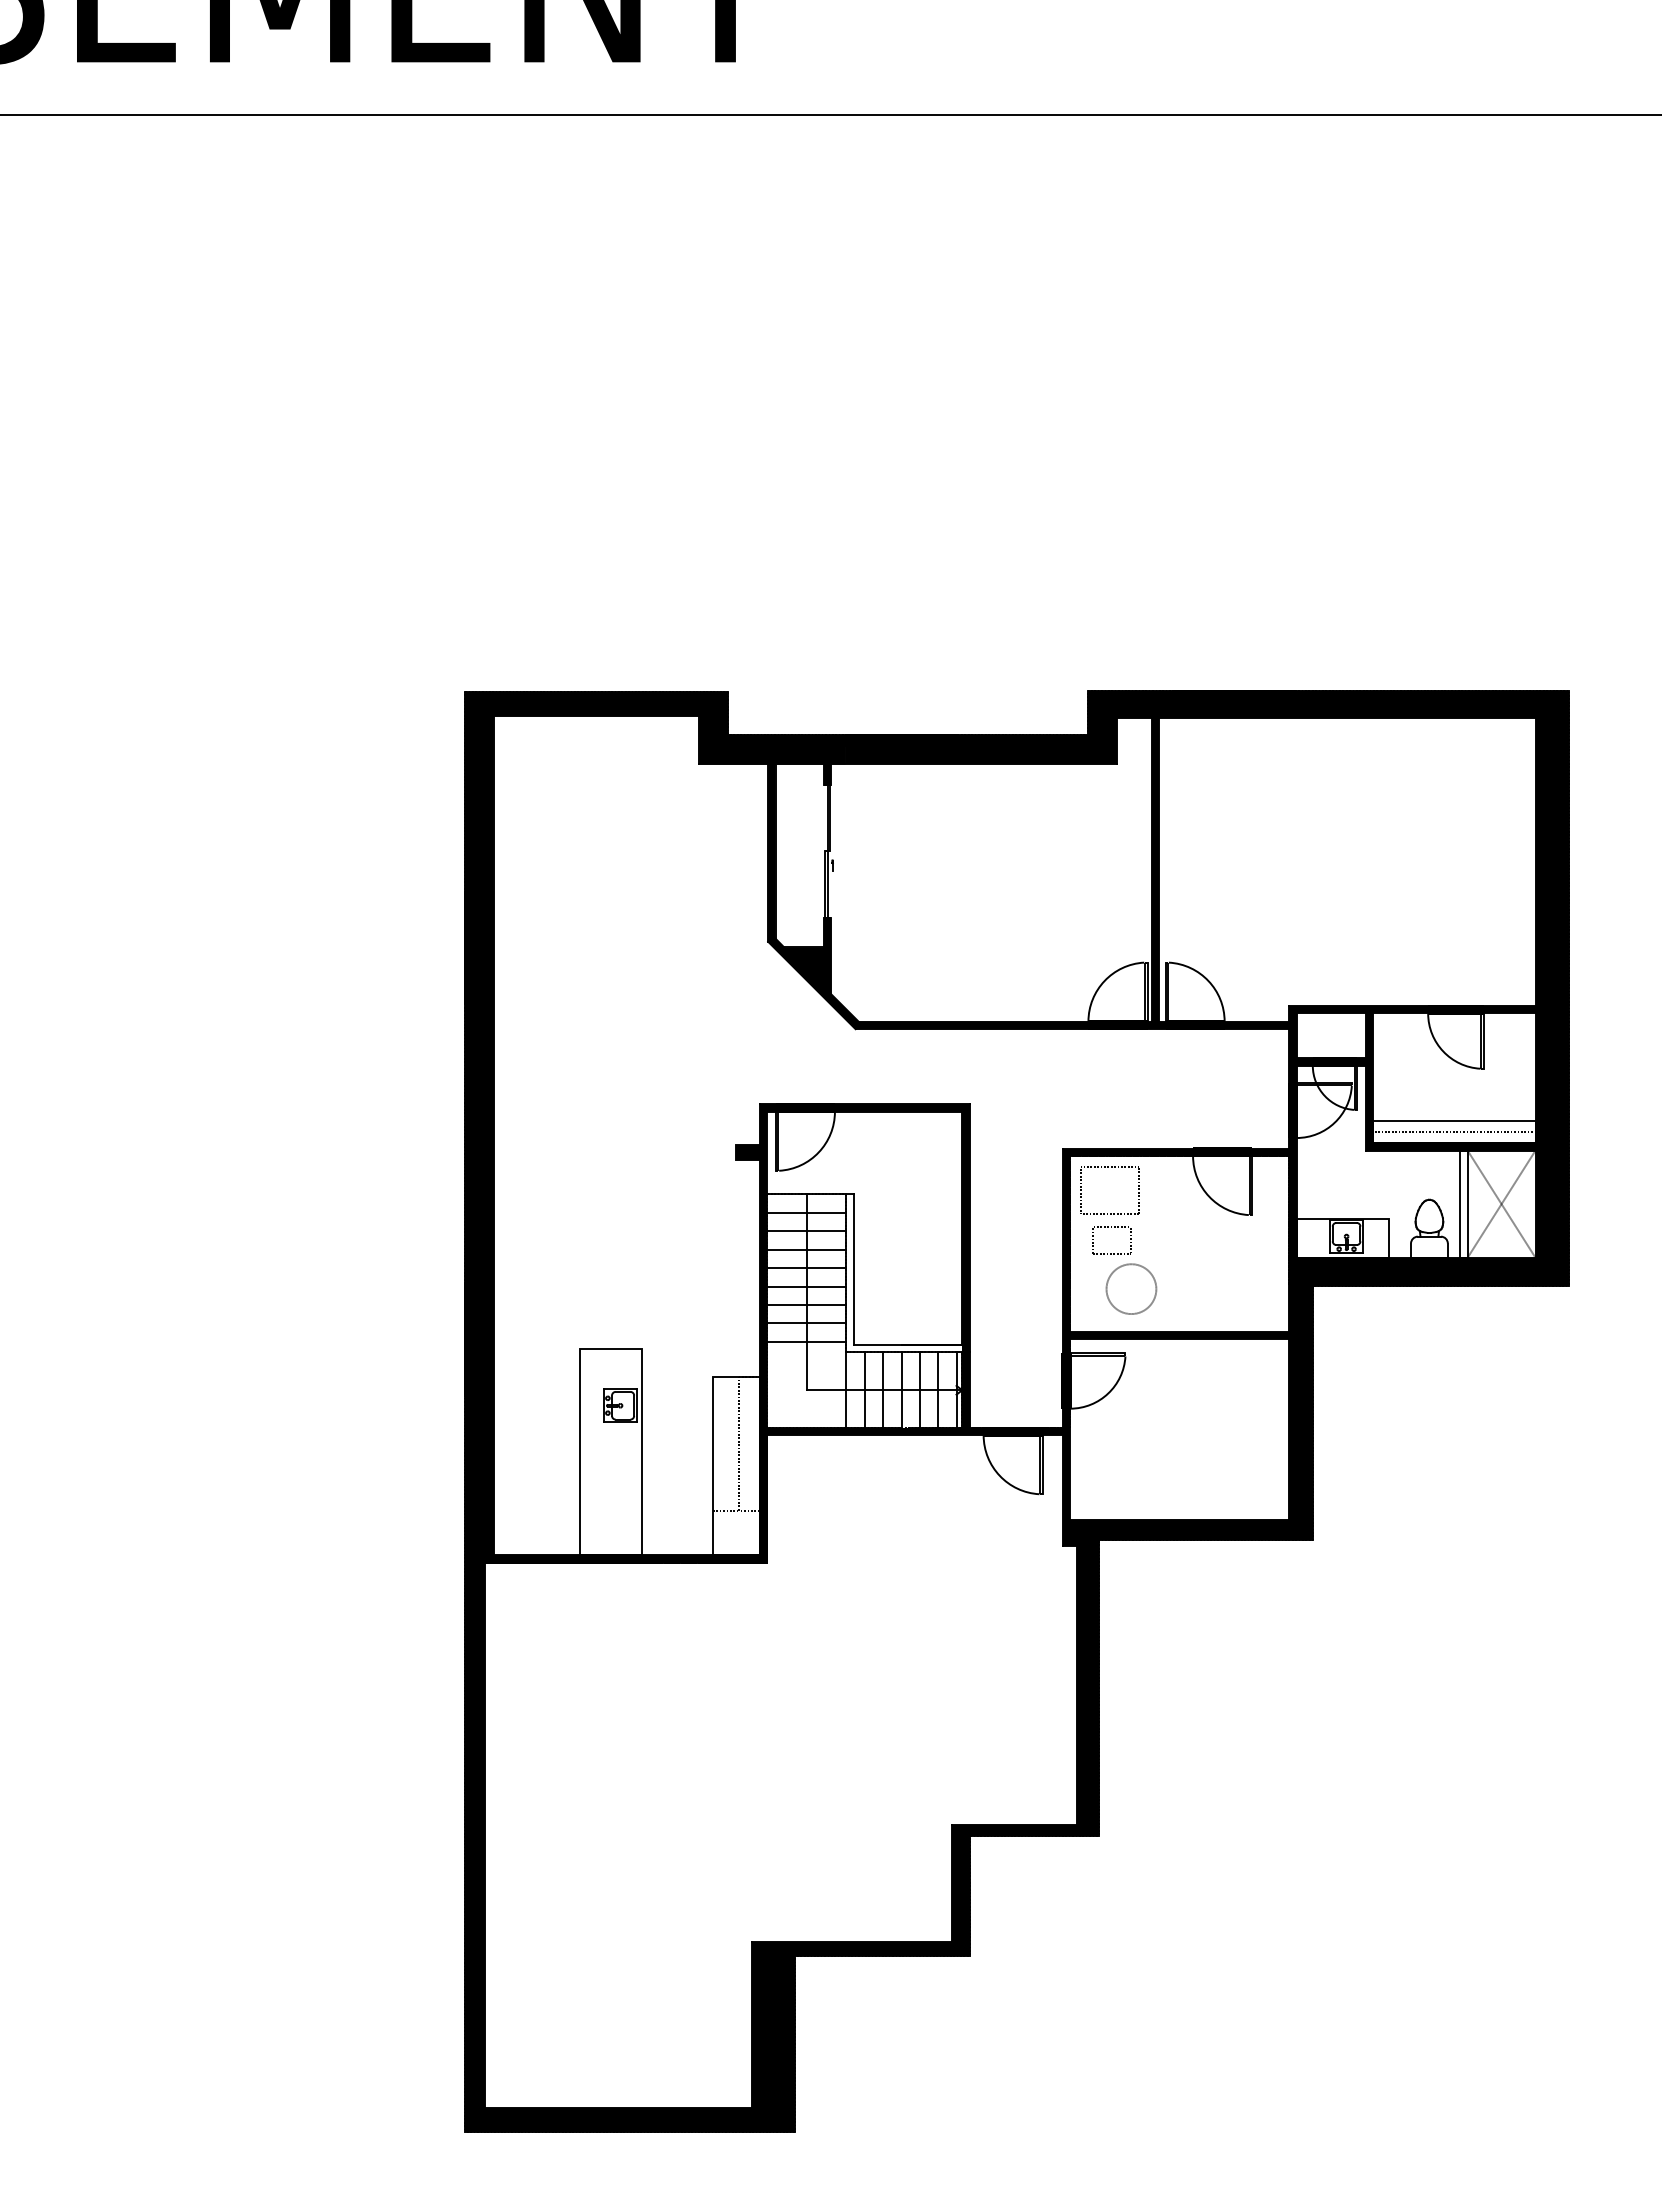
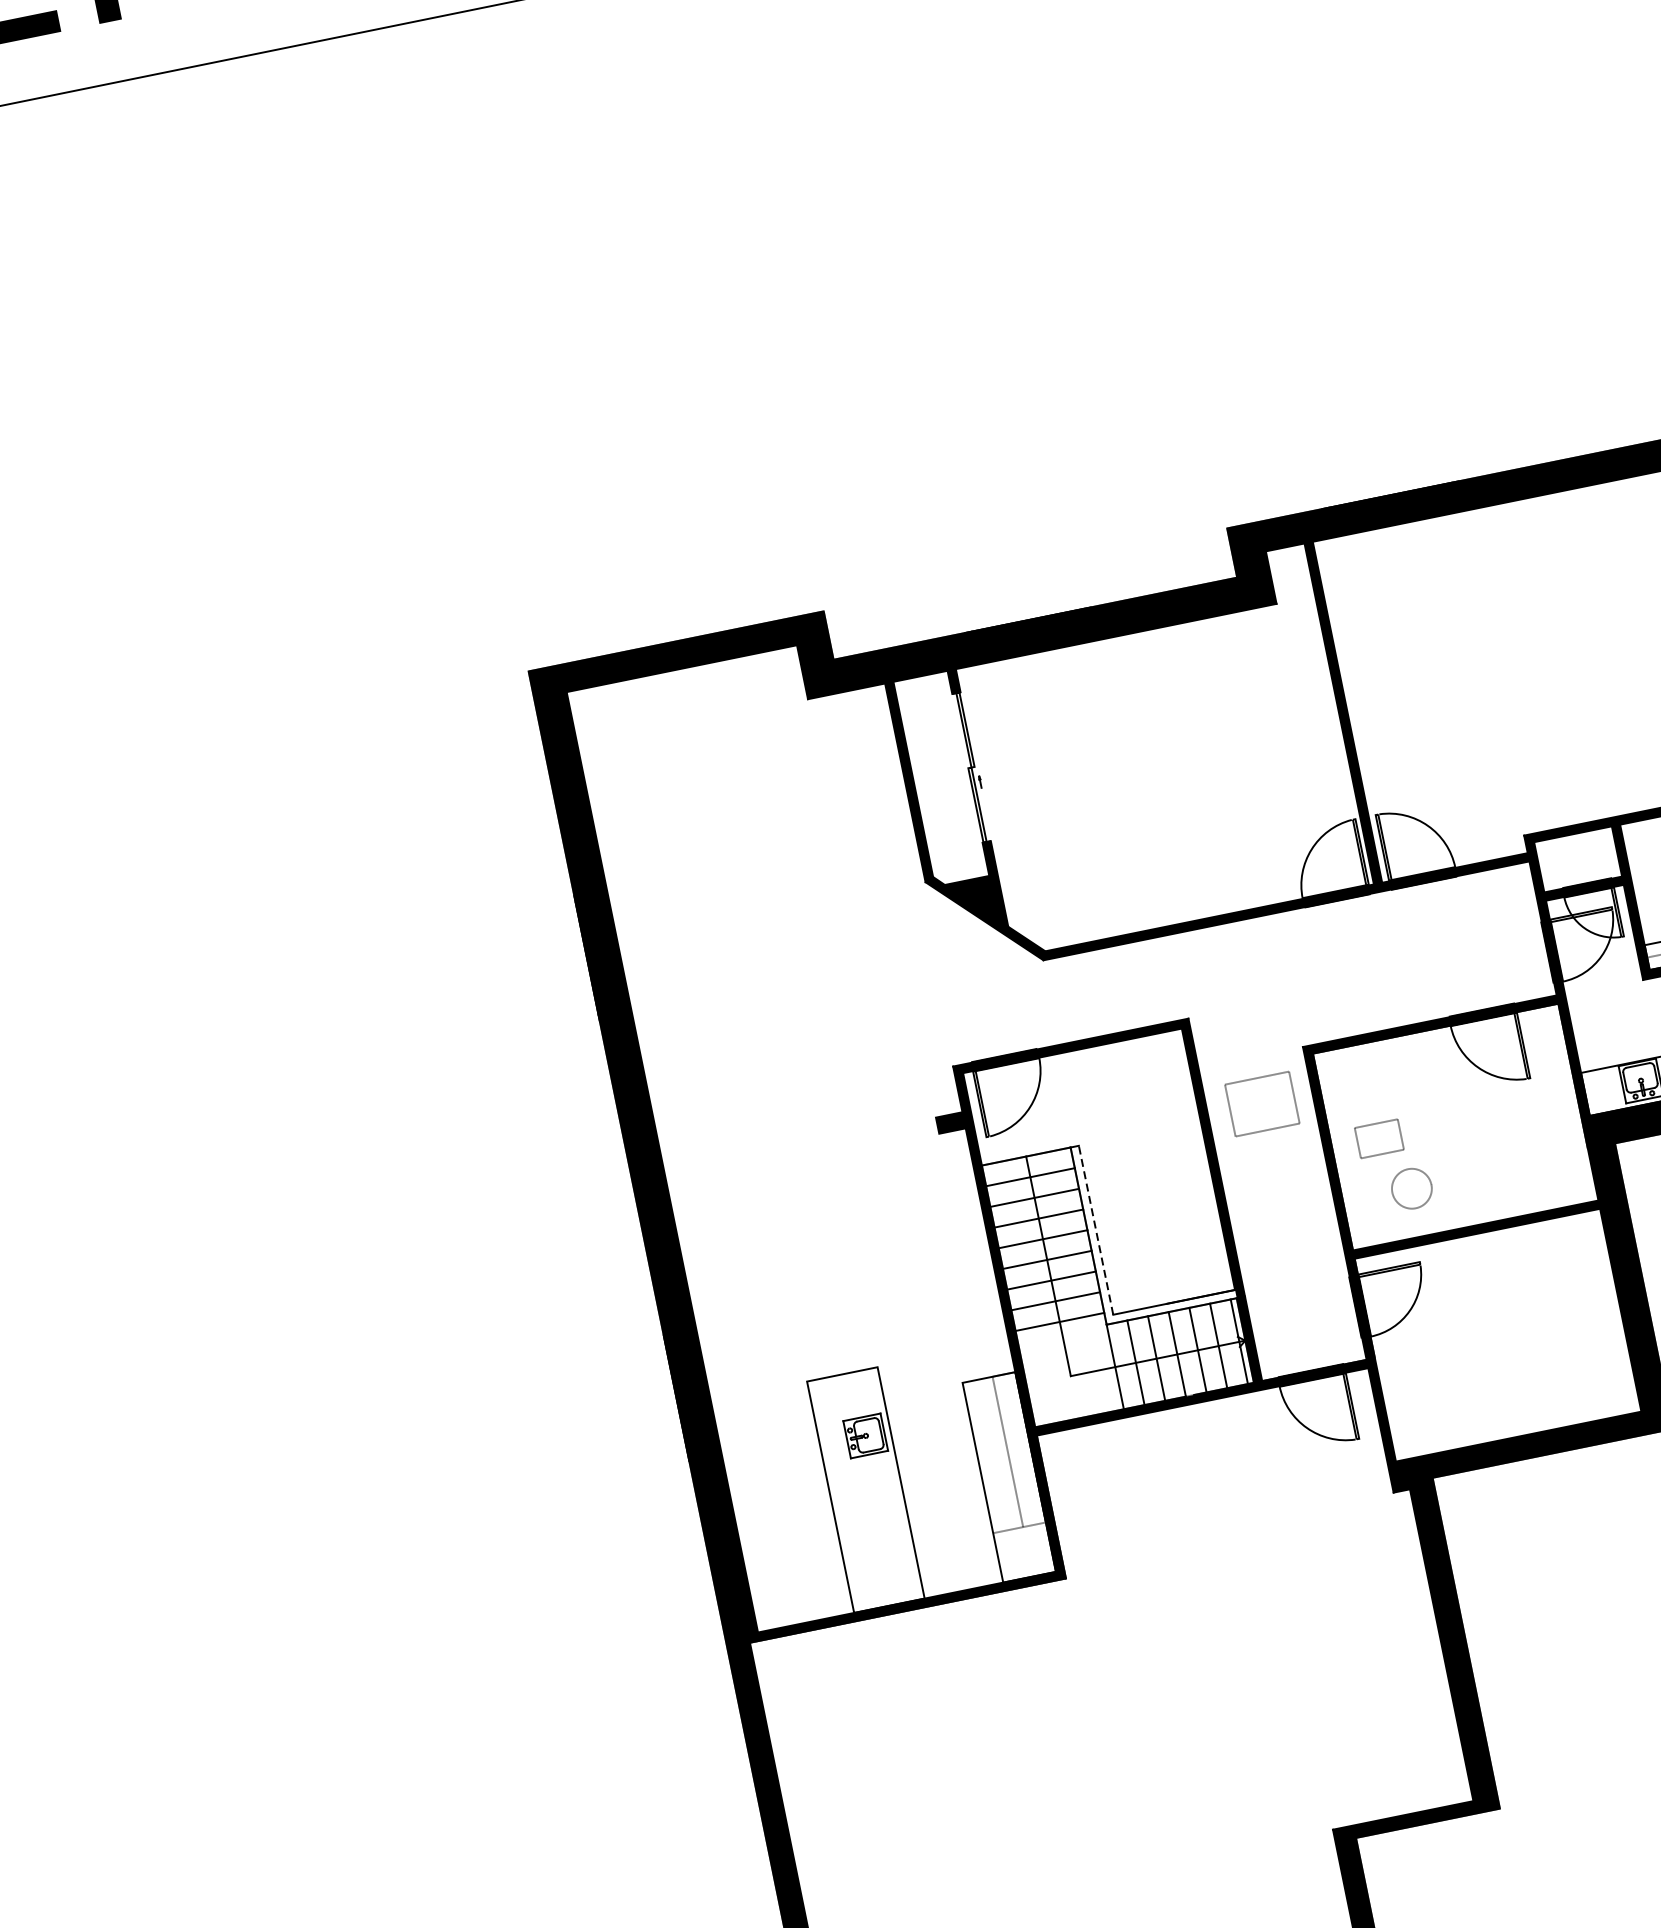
part: (1108, 1167) -> (1255, 1078), moved
line: (853, 1269) -> (1095, 1230), solid -> dashed
circle: (1131, 1289) -> (1412, 1189), size x0.7

